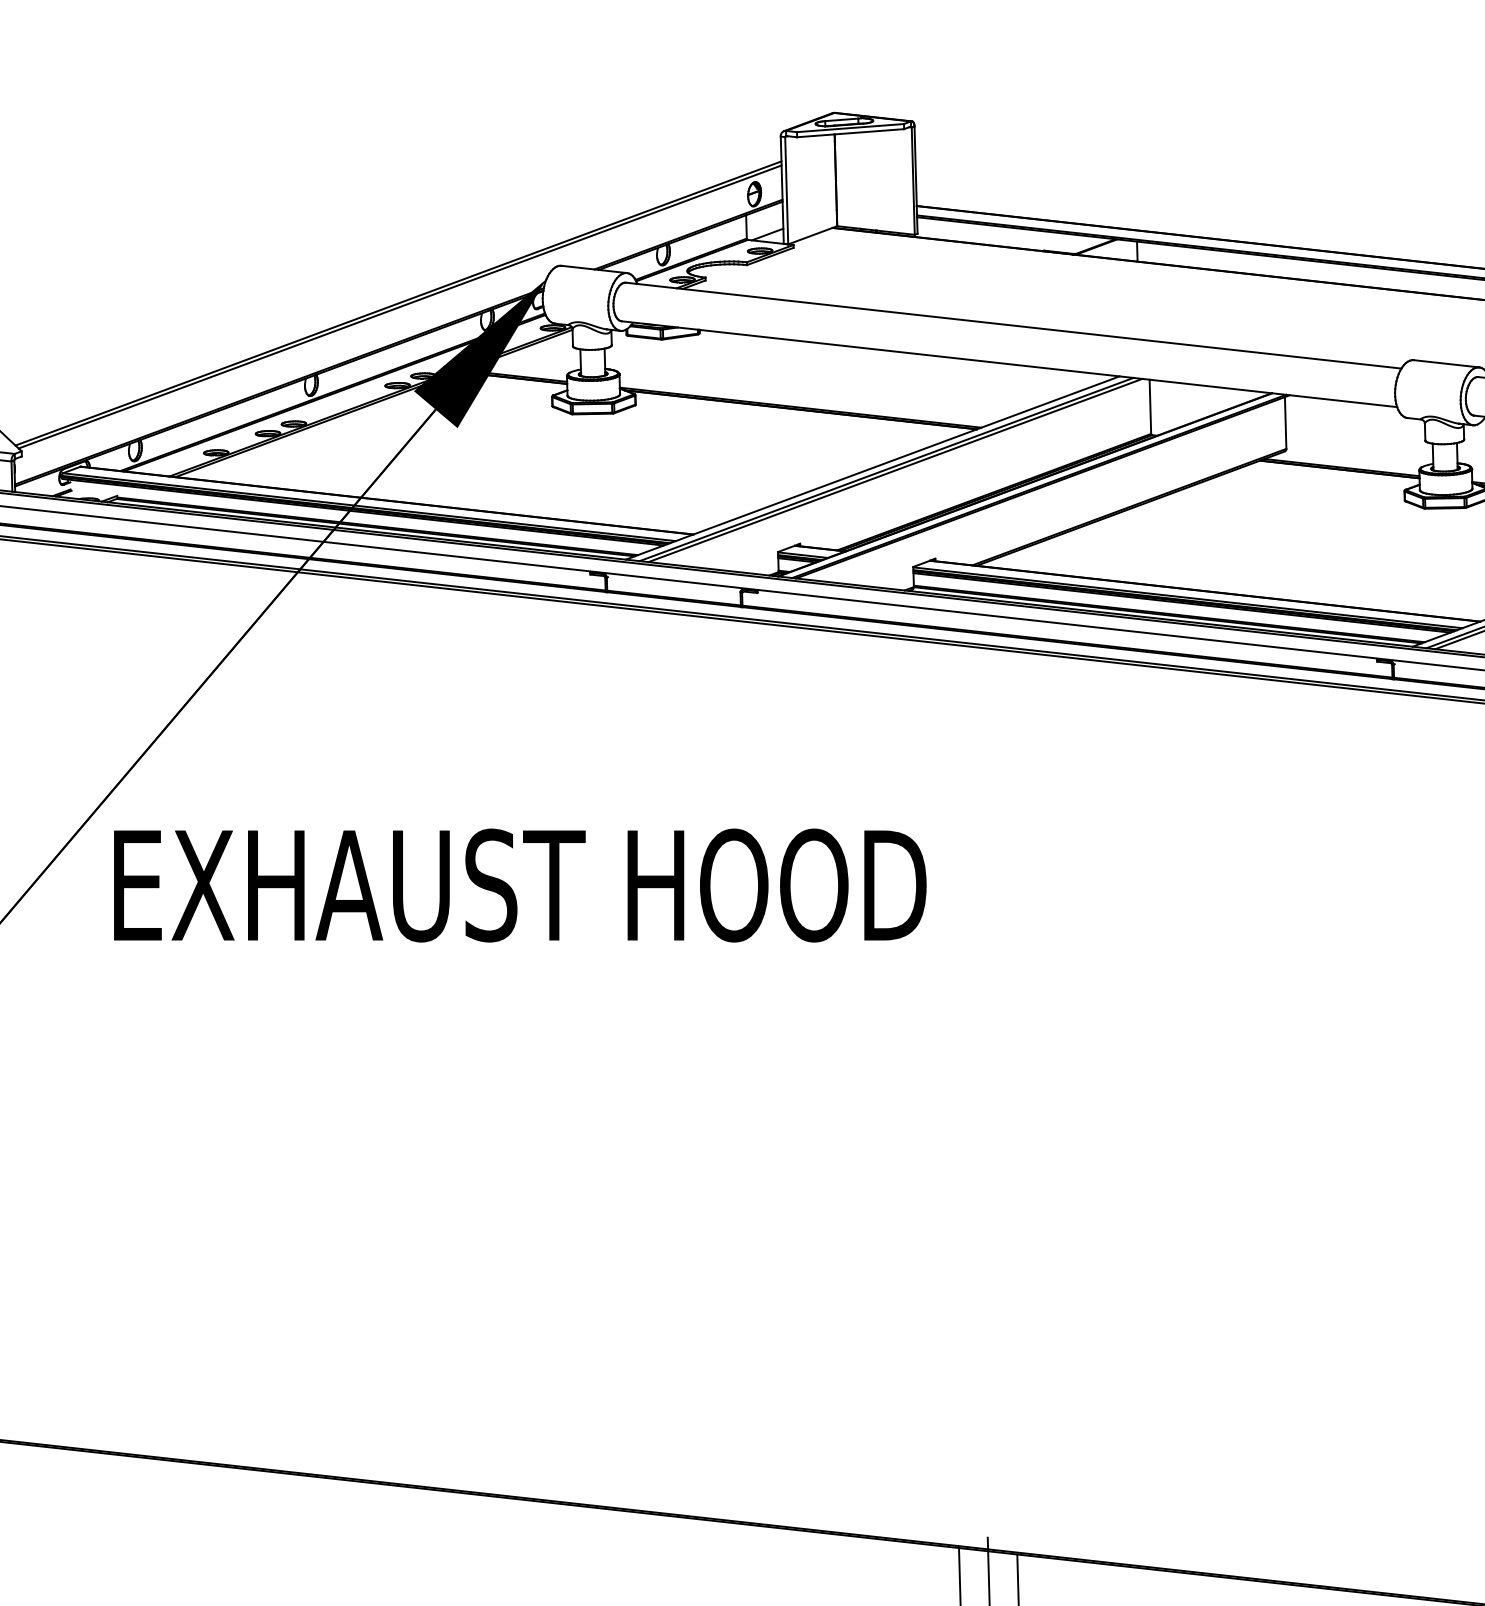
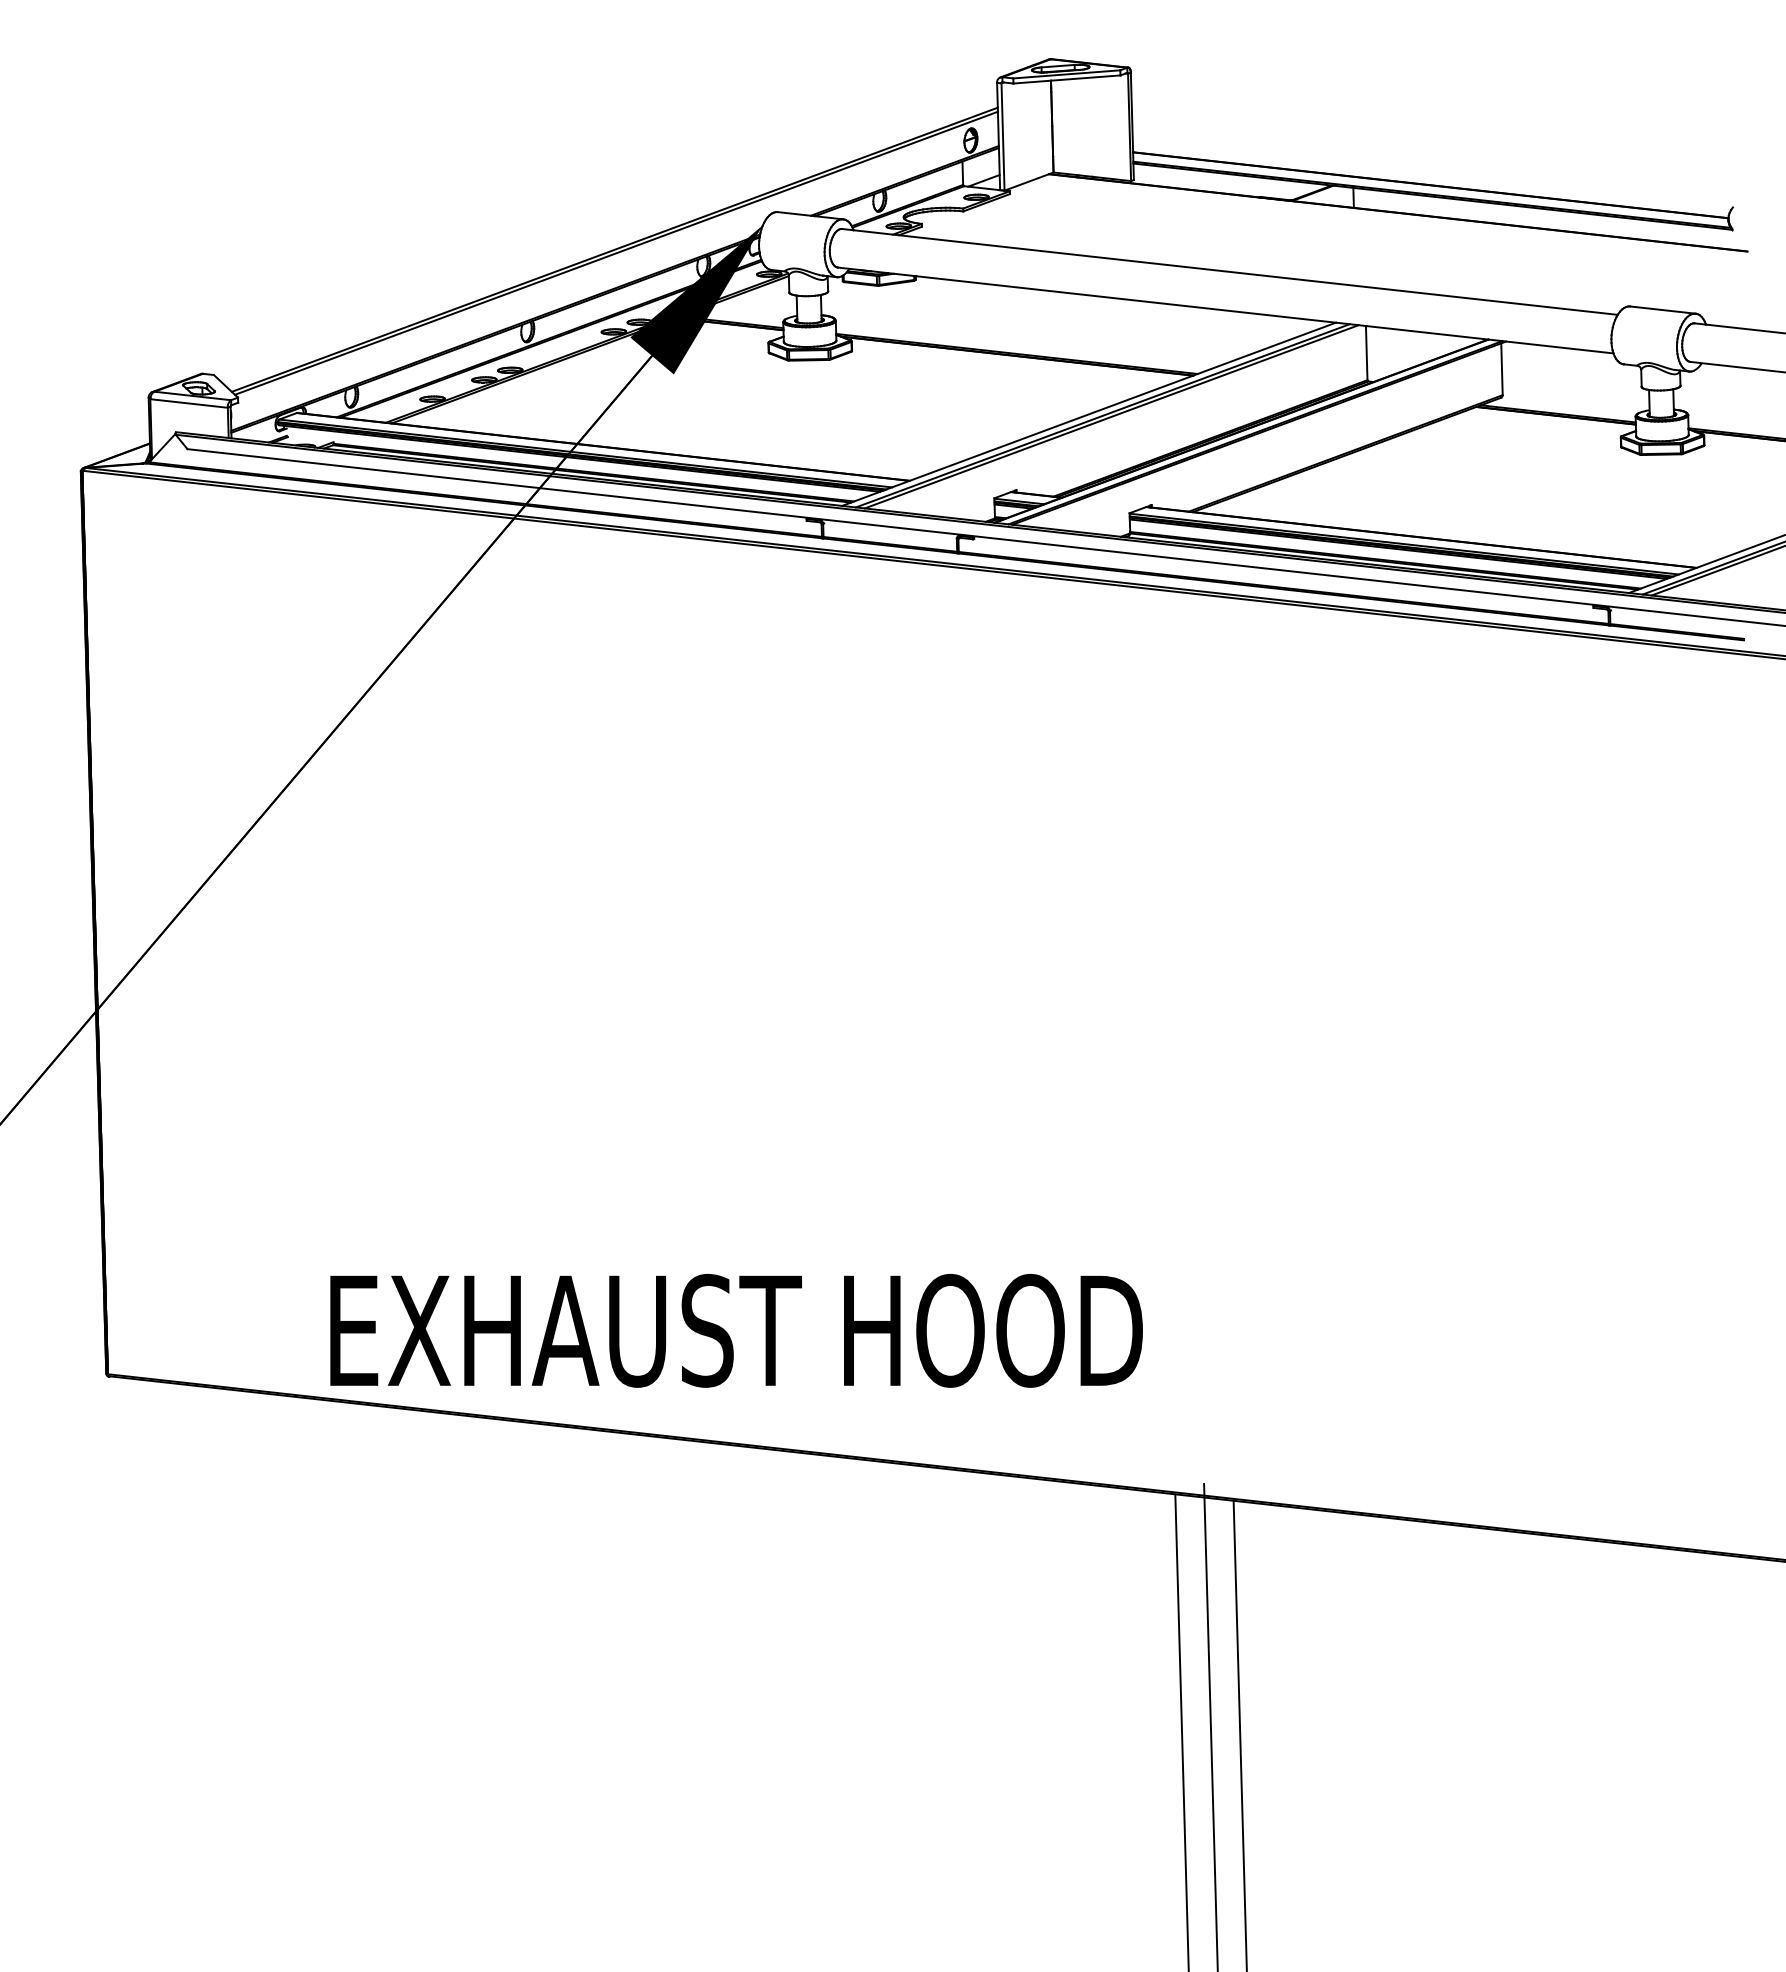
text: (520, 885) -> (736, 1330), moved

